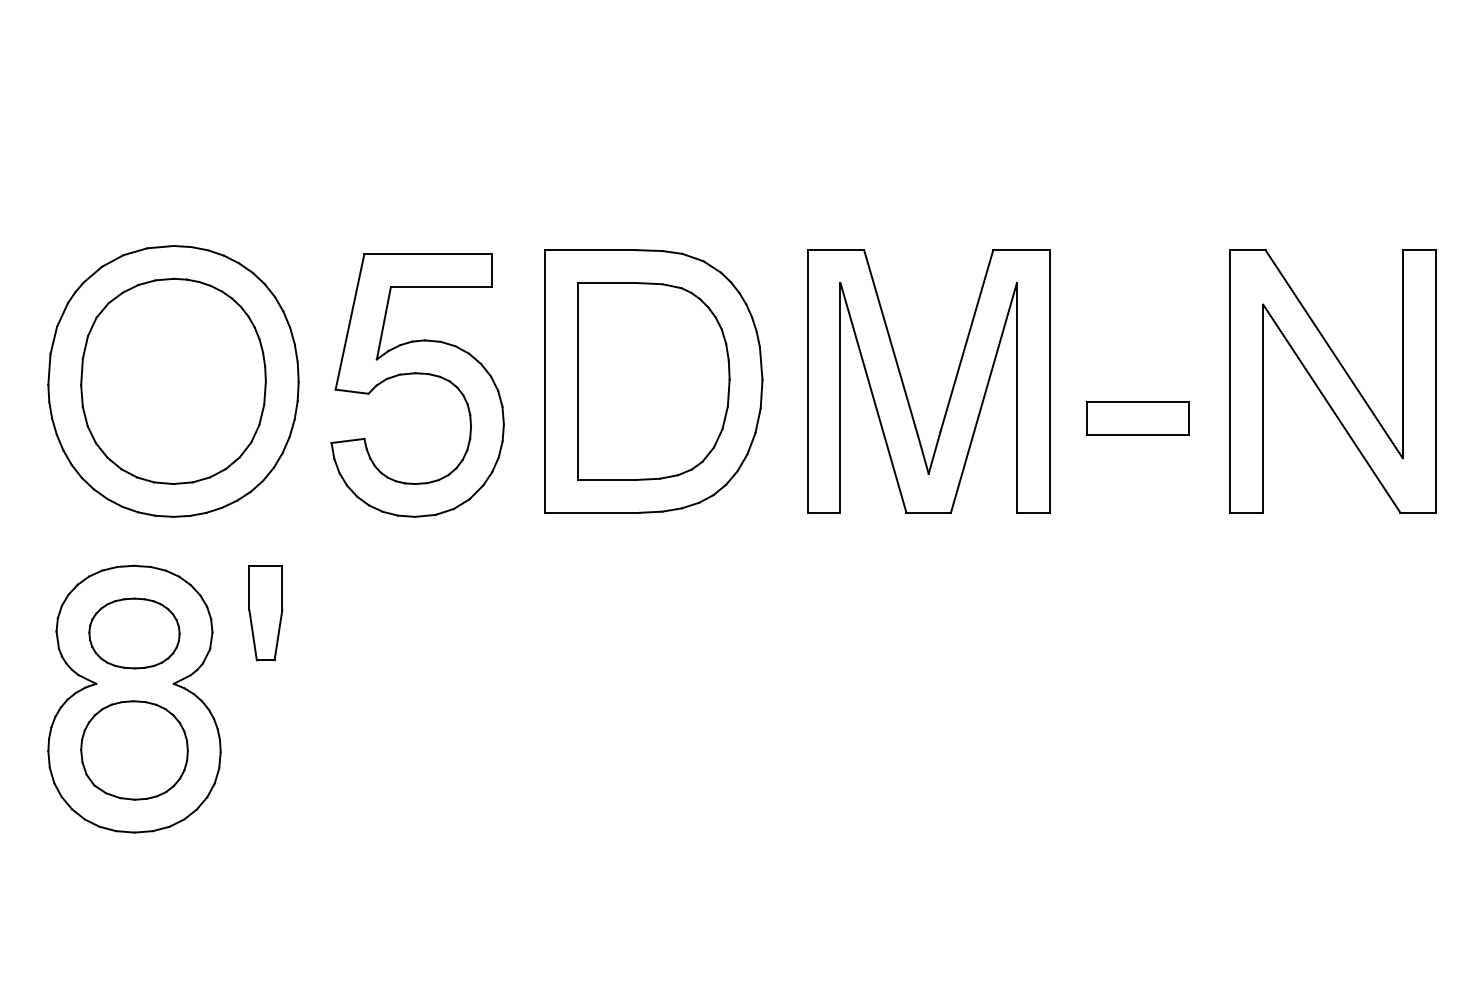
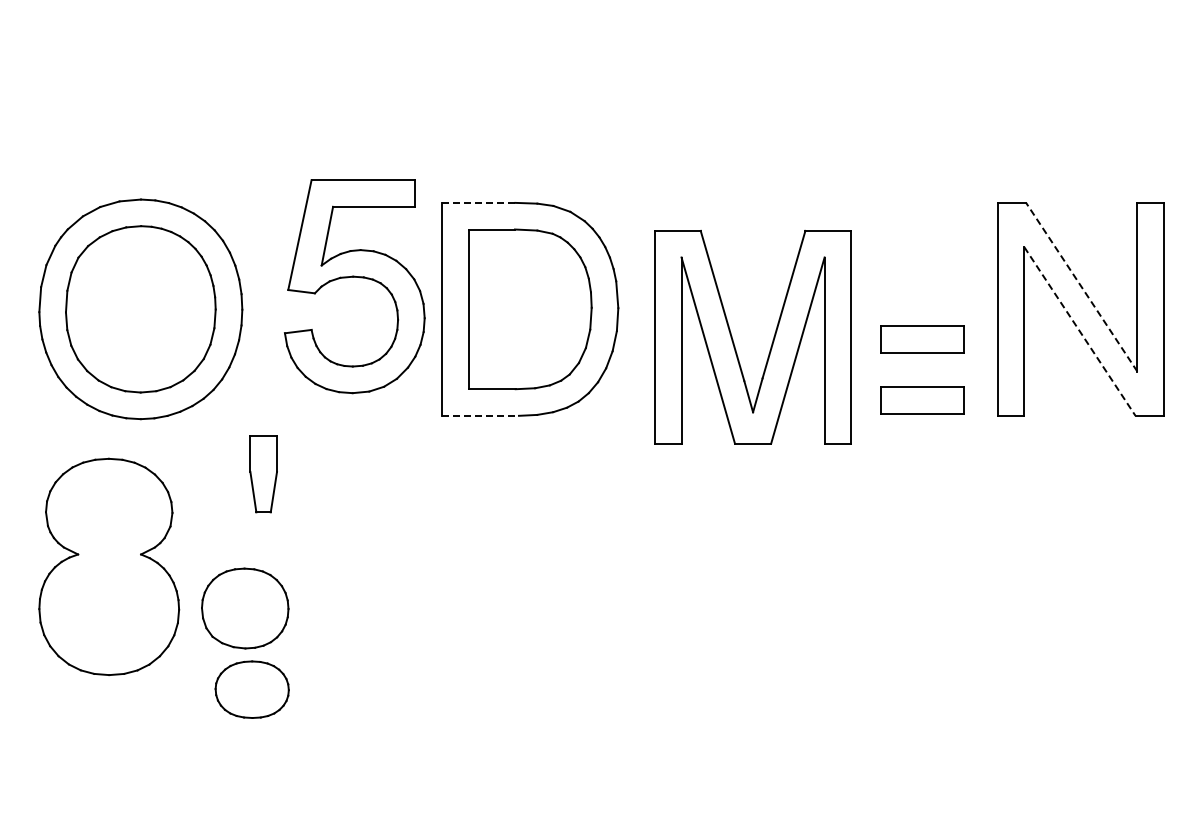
line: (590, 249) -> (478, 202), solid -> dashed
line: (1333, 353) -> (1081, 286), solid -> dashed
part: (417, 374) -> (354, 277), moved
part: (905, 387) -> (734, 342), moved
line: (1332, 408) -> (1080, 331), solid -> dashed
part: (1137, 493) -> (922, 400), added
line: (592, 512) -> (480, 415), solid -> dashed
part: (265, 613) -> (263, 474), moved
part: (133, 633) -> (251, 689), moved
part: (134, 750) -> (245, 608), moved

